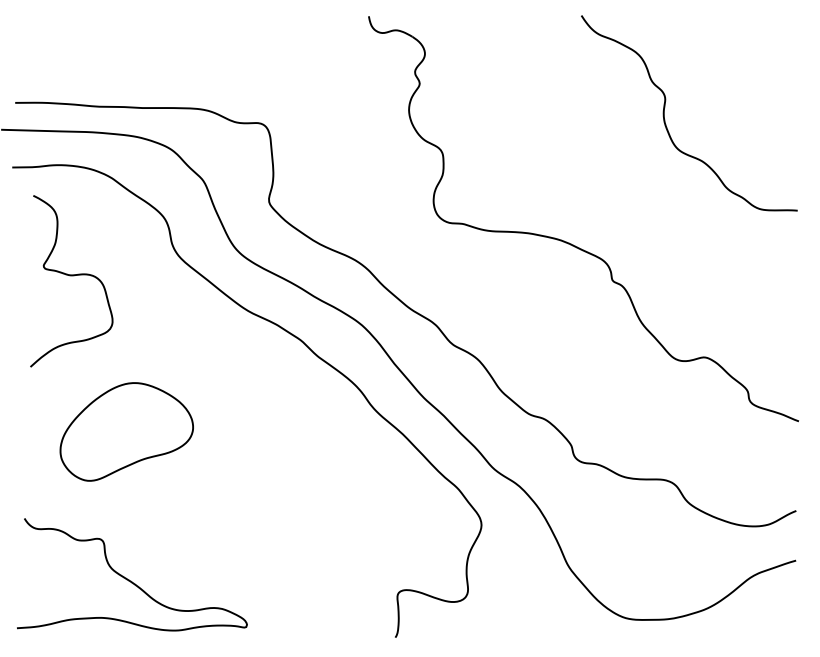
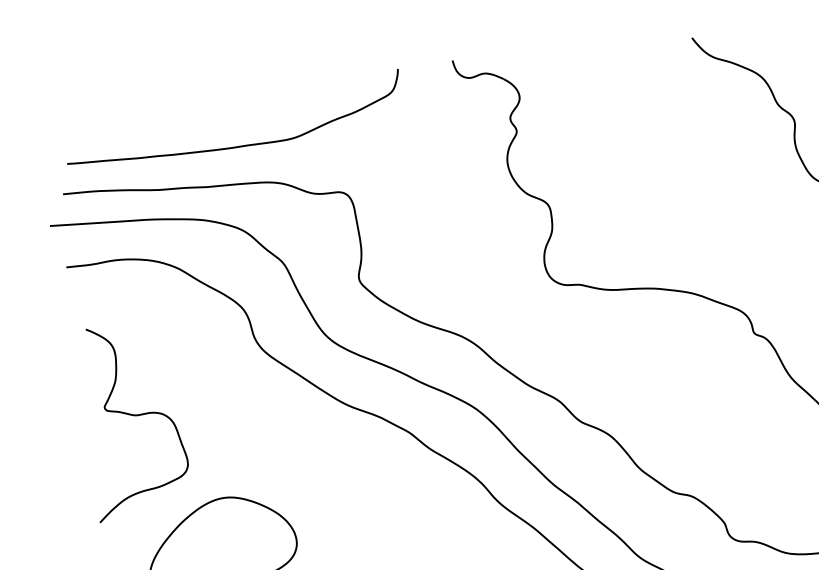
curve: (170, 74) -> (235, 146), added
curve: (71, 276) -> (137, 416), moved

